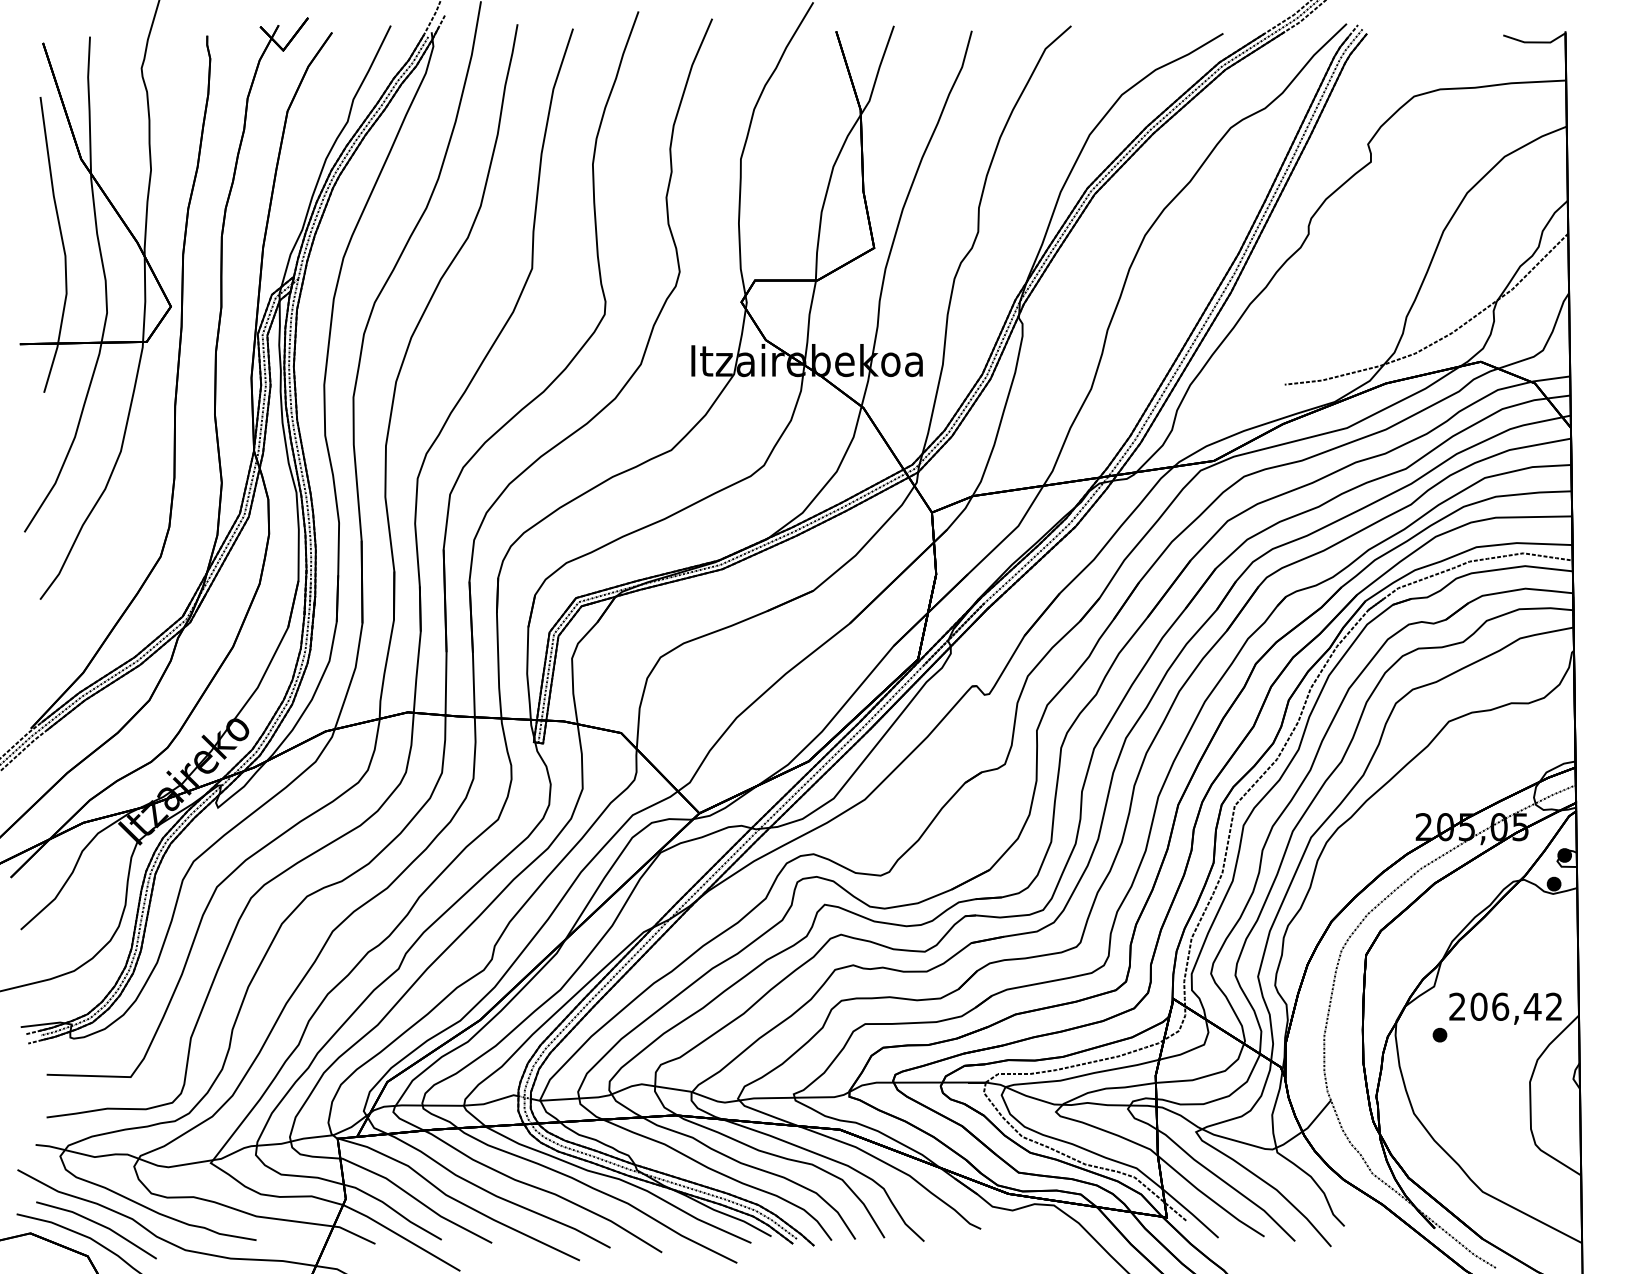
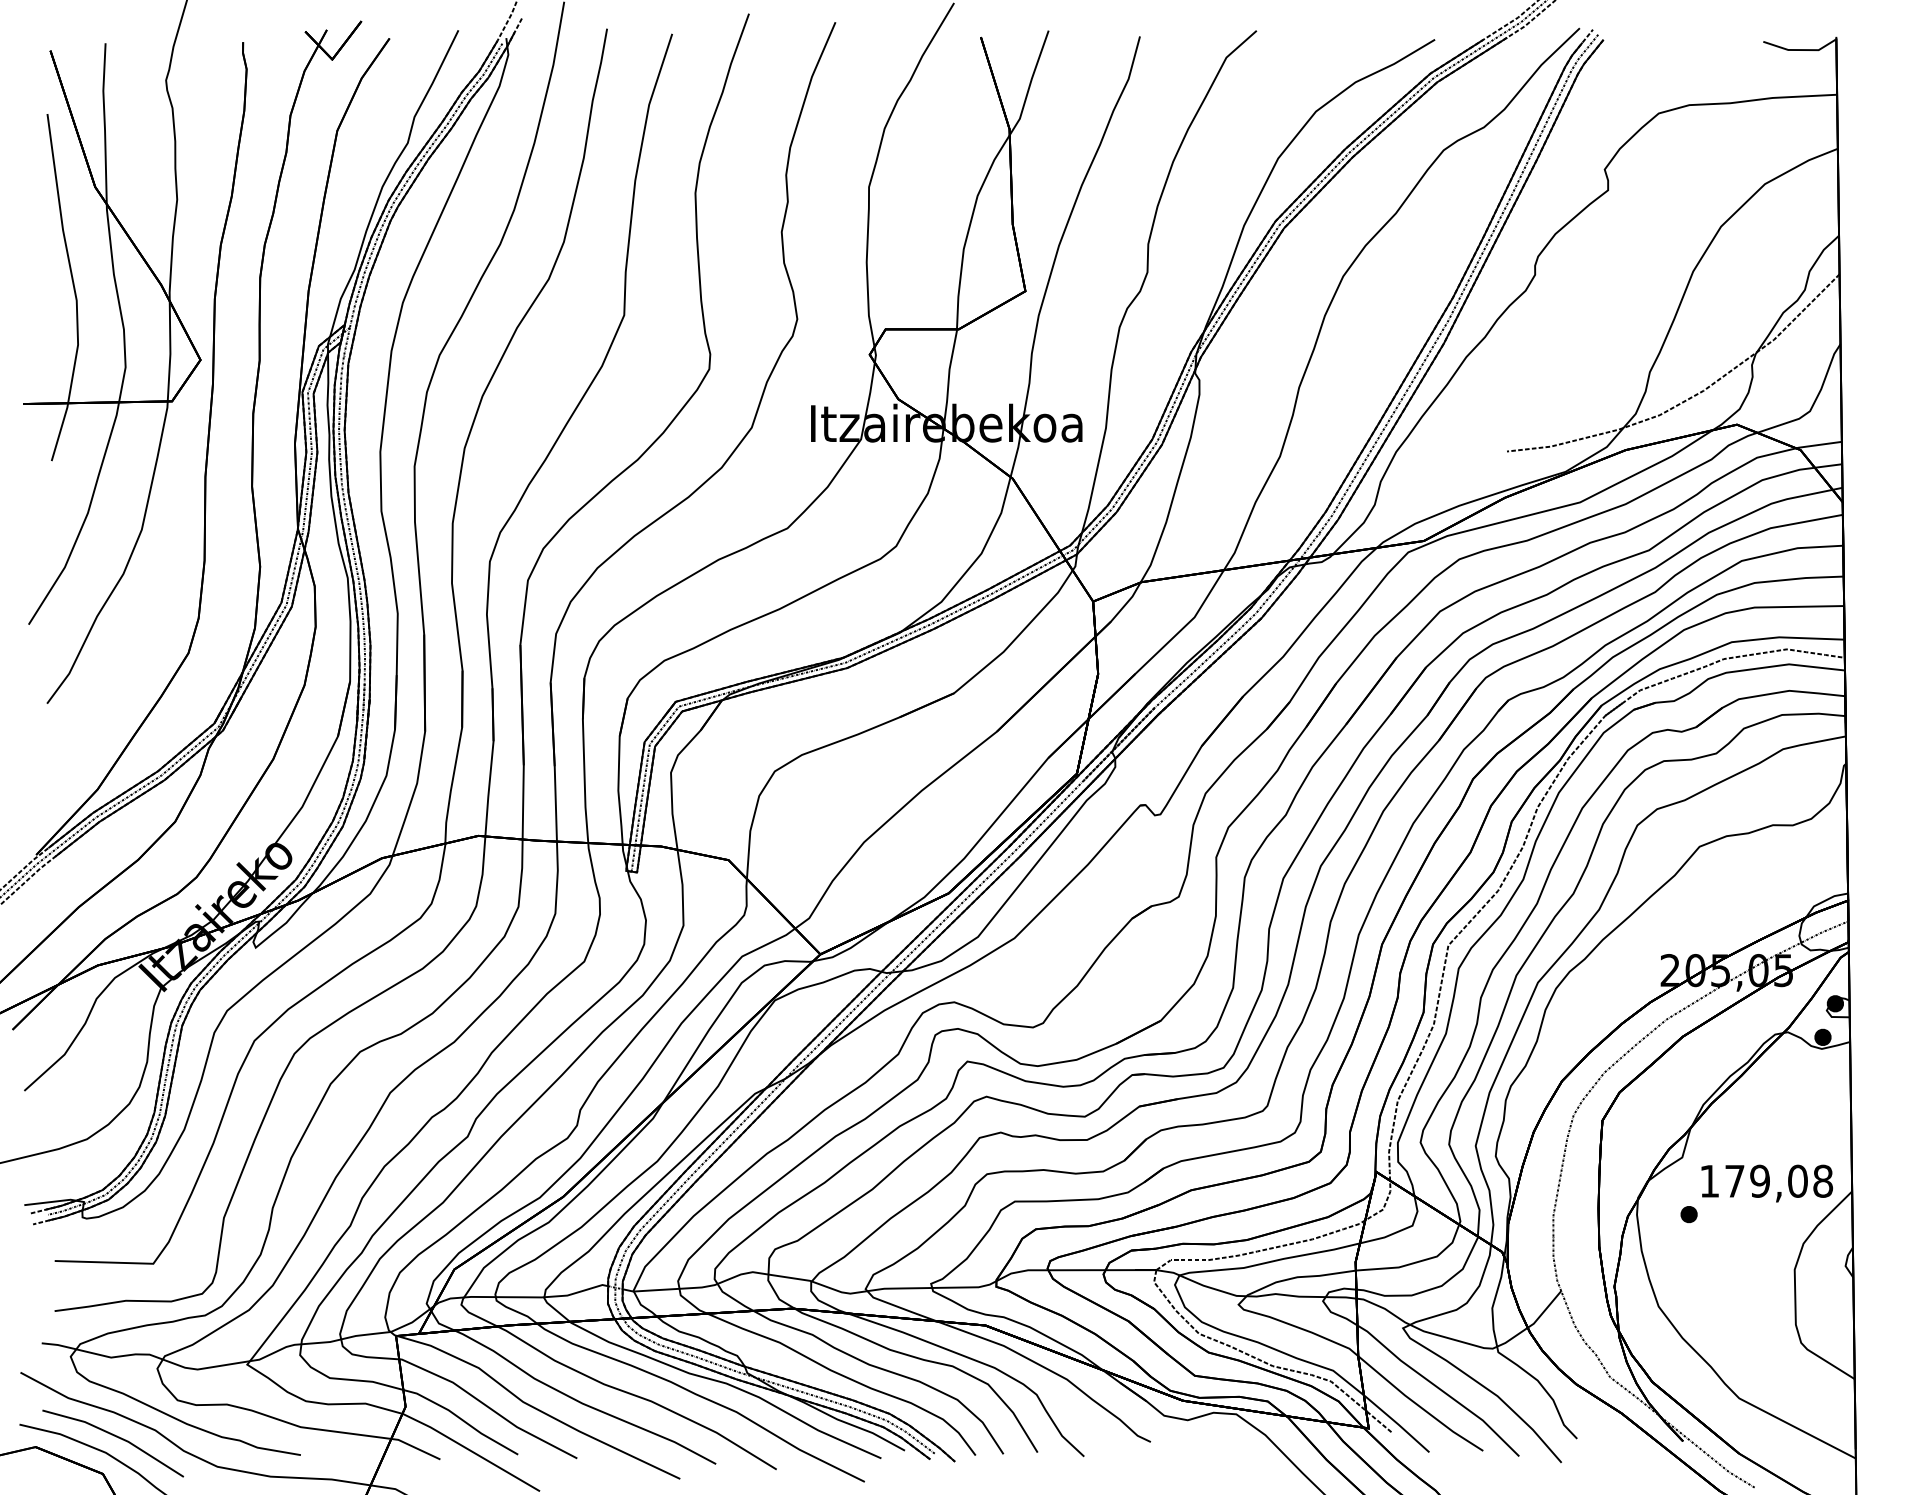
text: (1505, 1006) -> (1766, 1180), 206,42 -> 179,08

